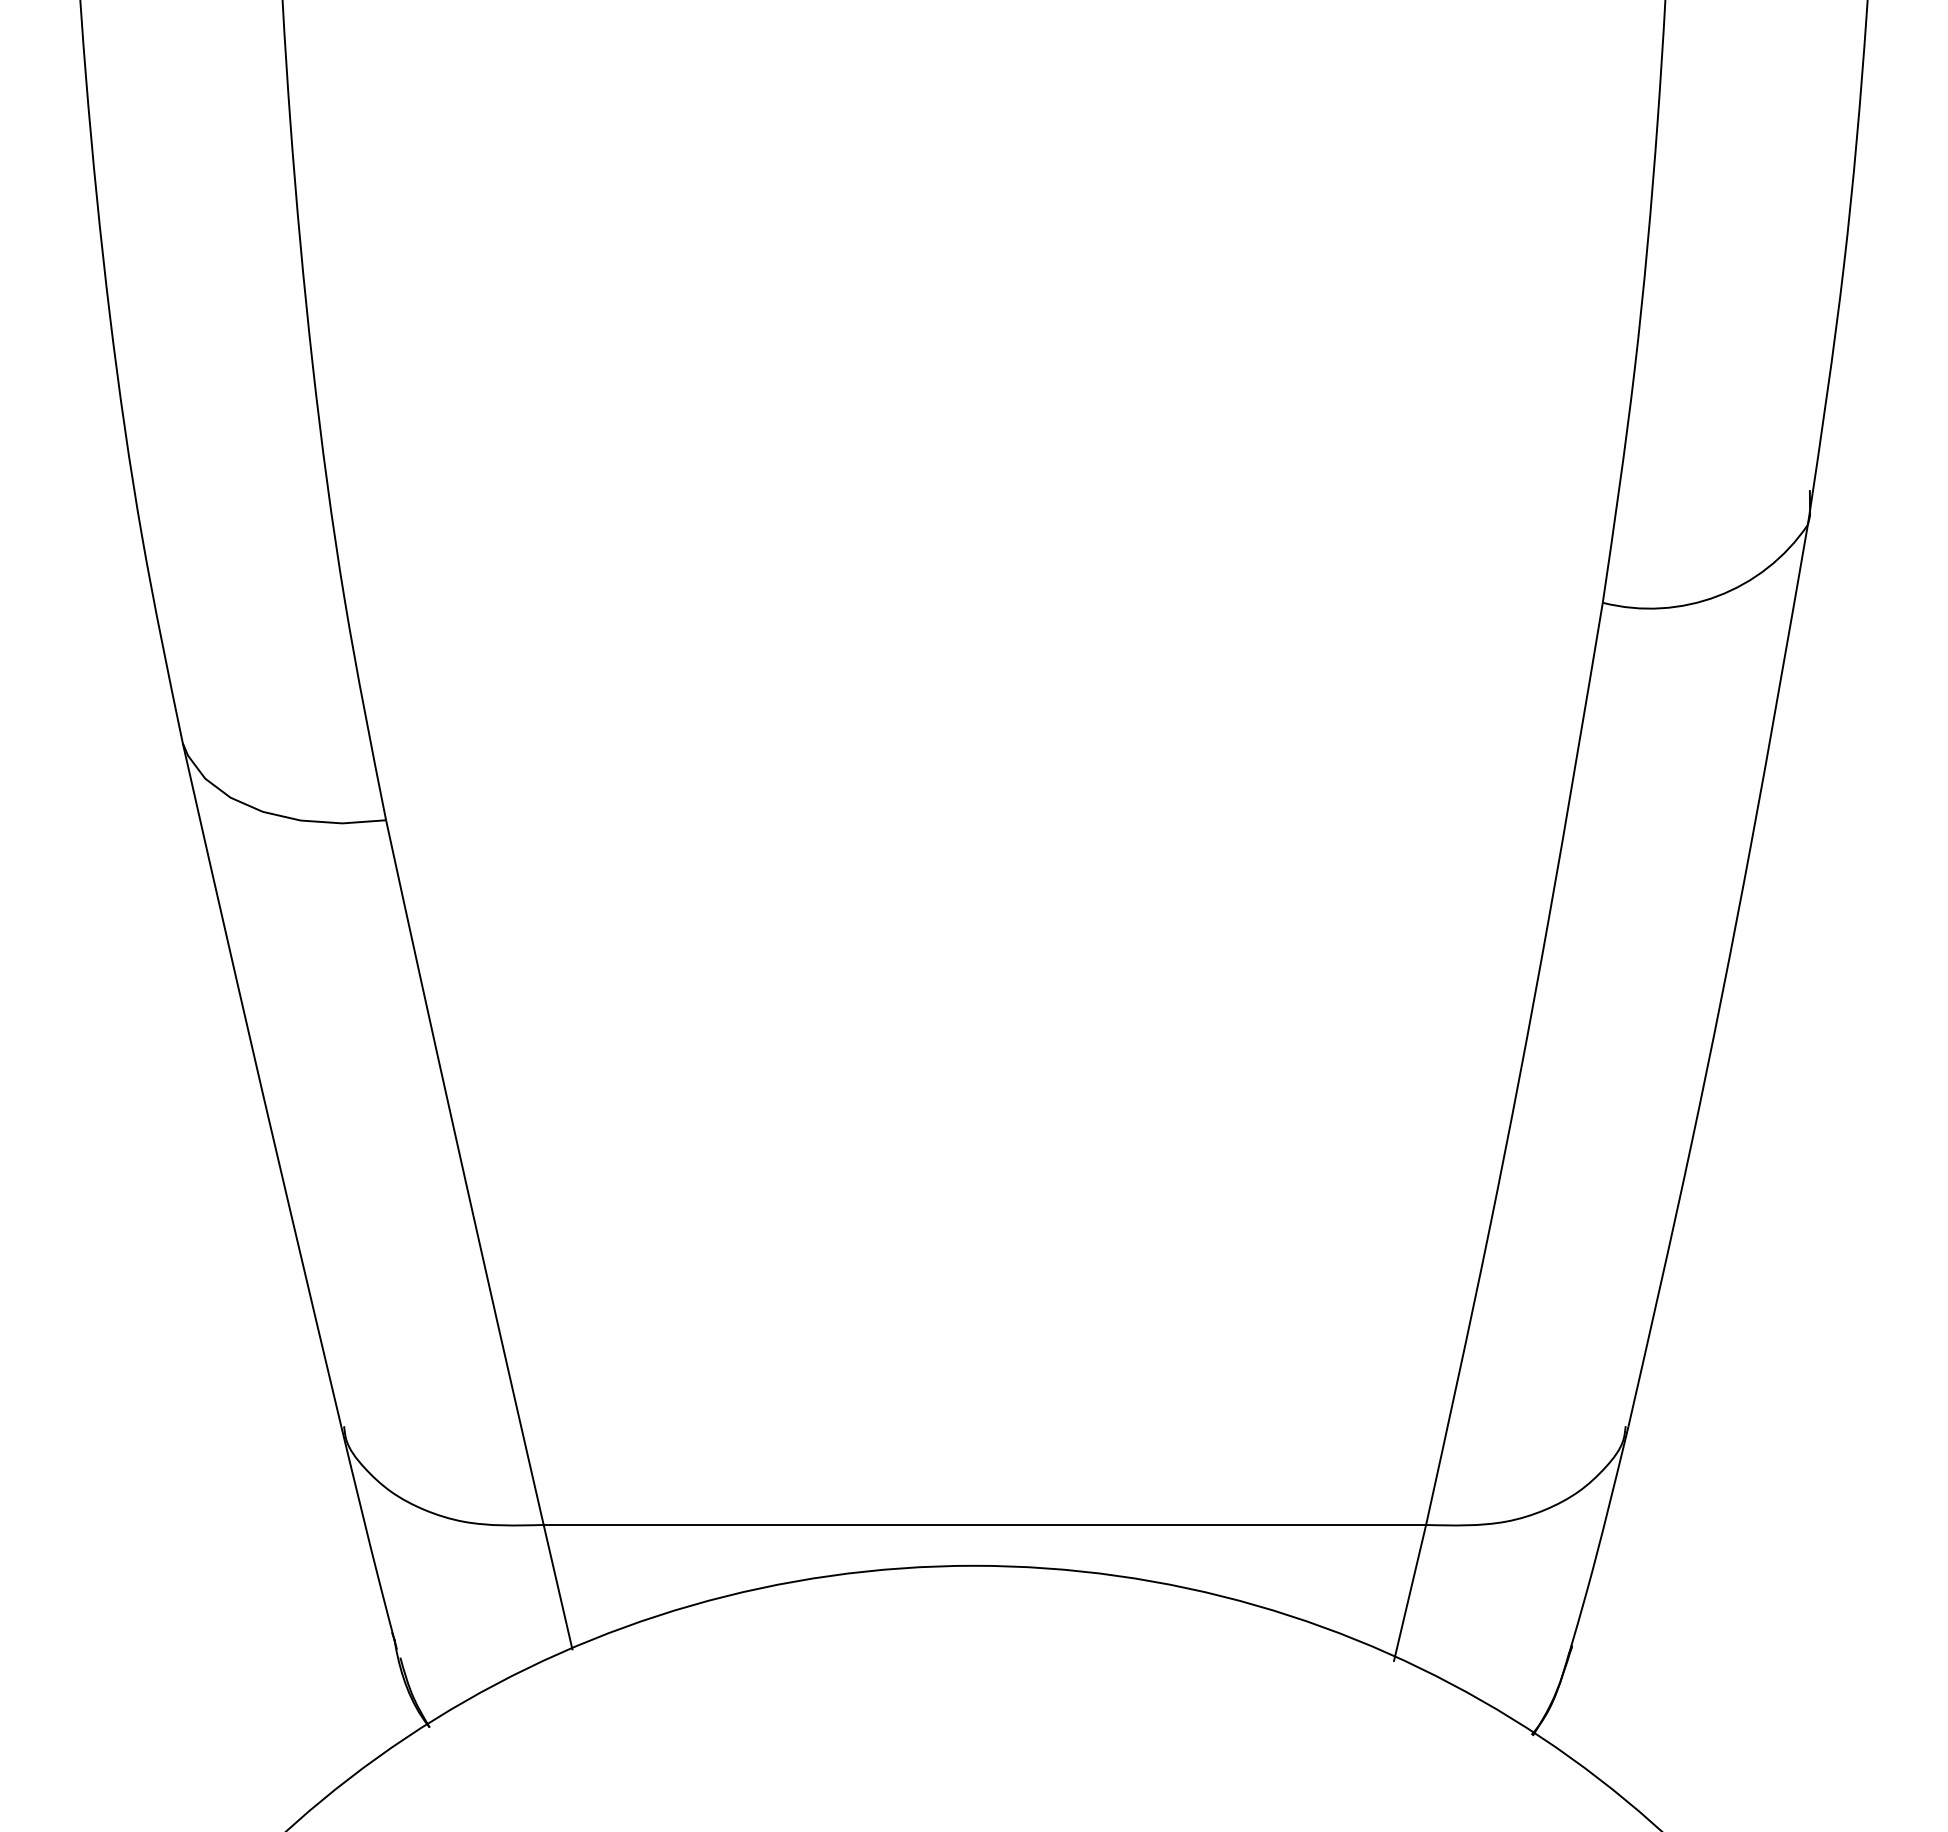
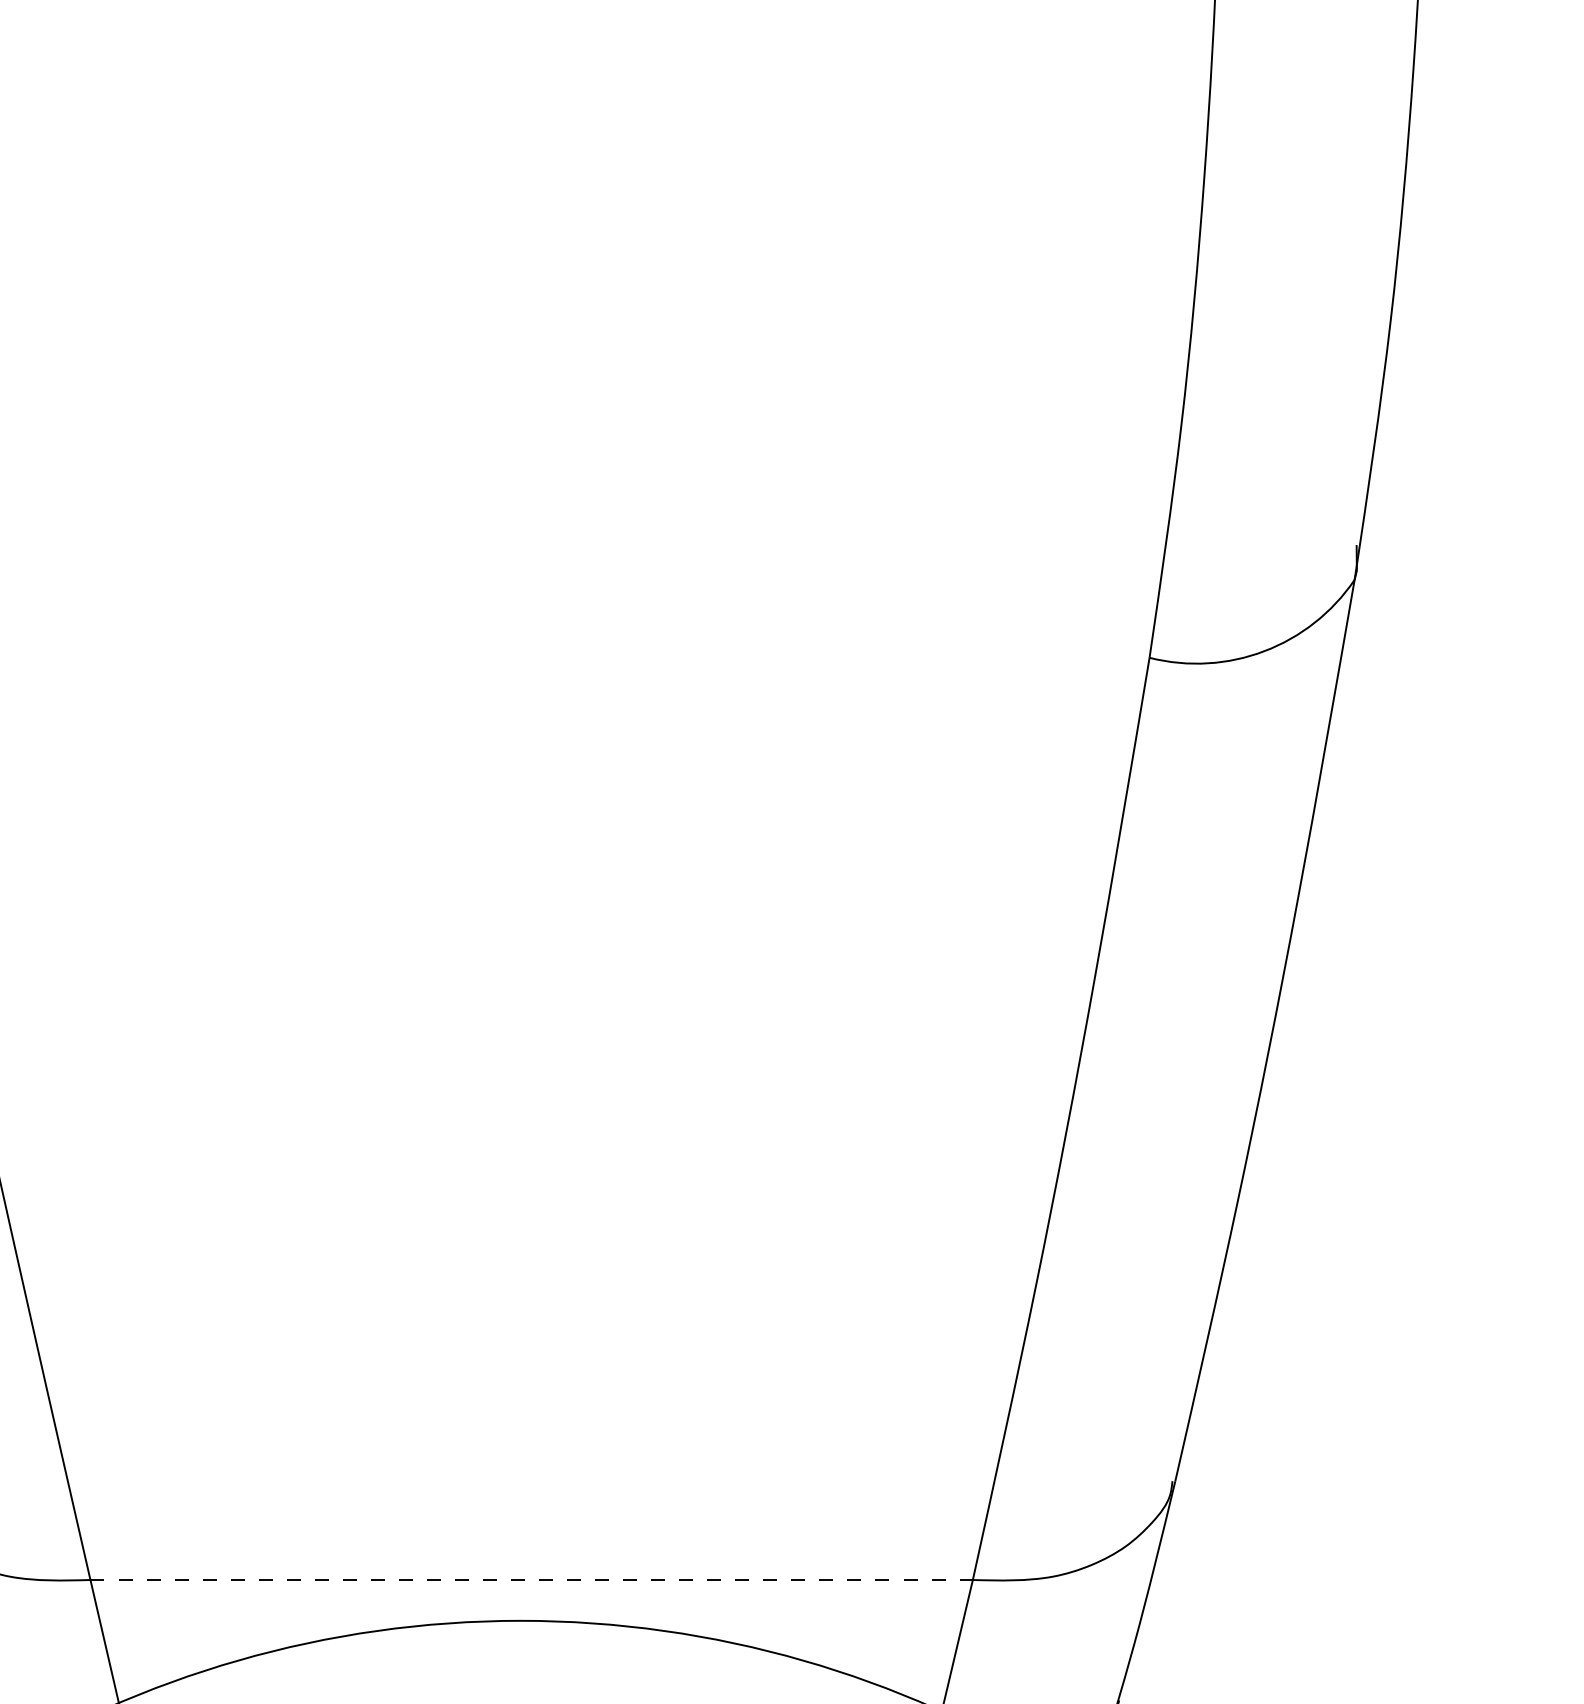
line: (985, 1524) -> (532, 1579), solid -> dashed

